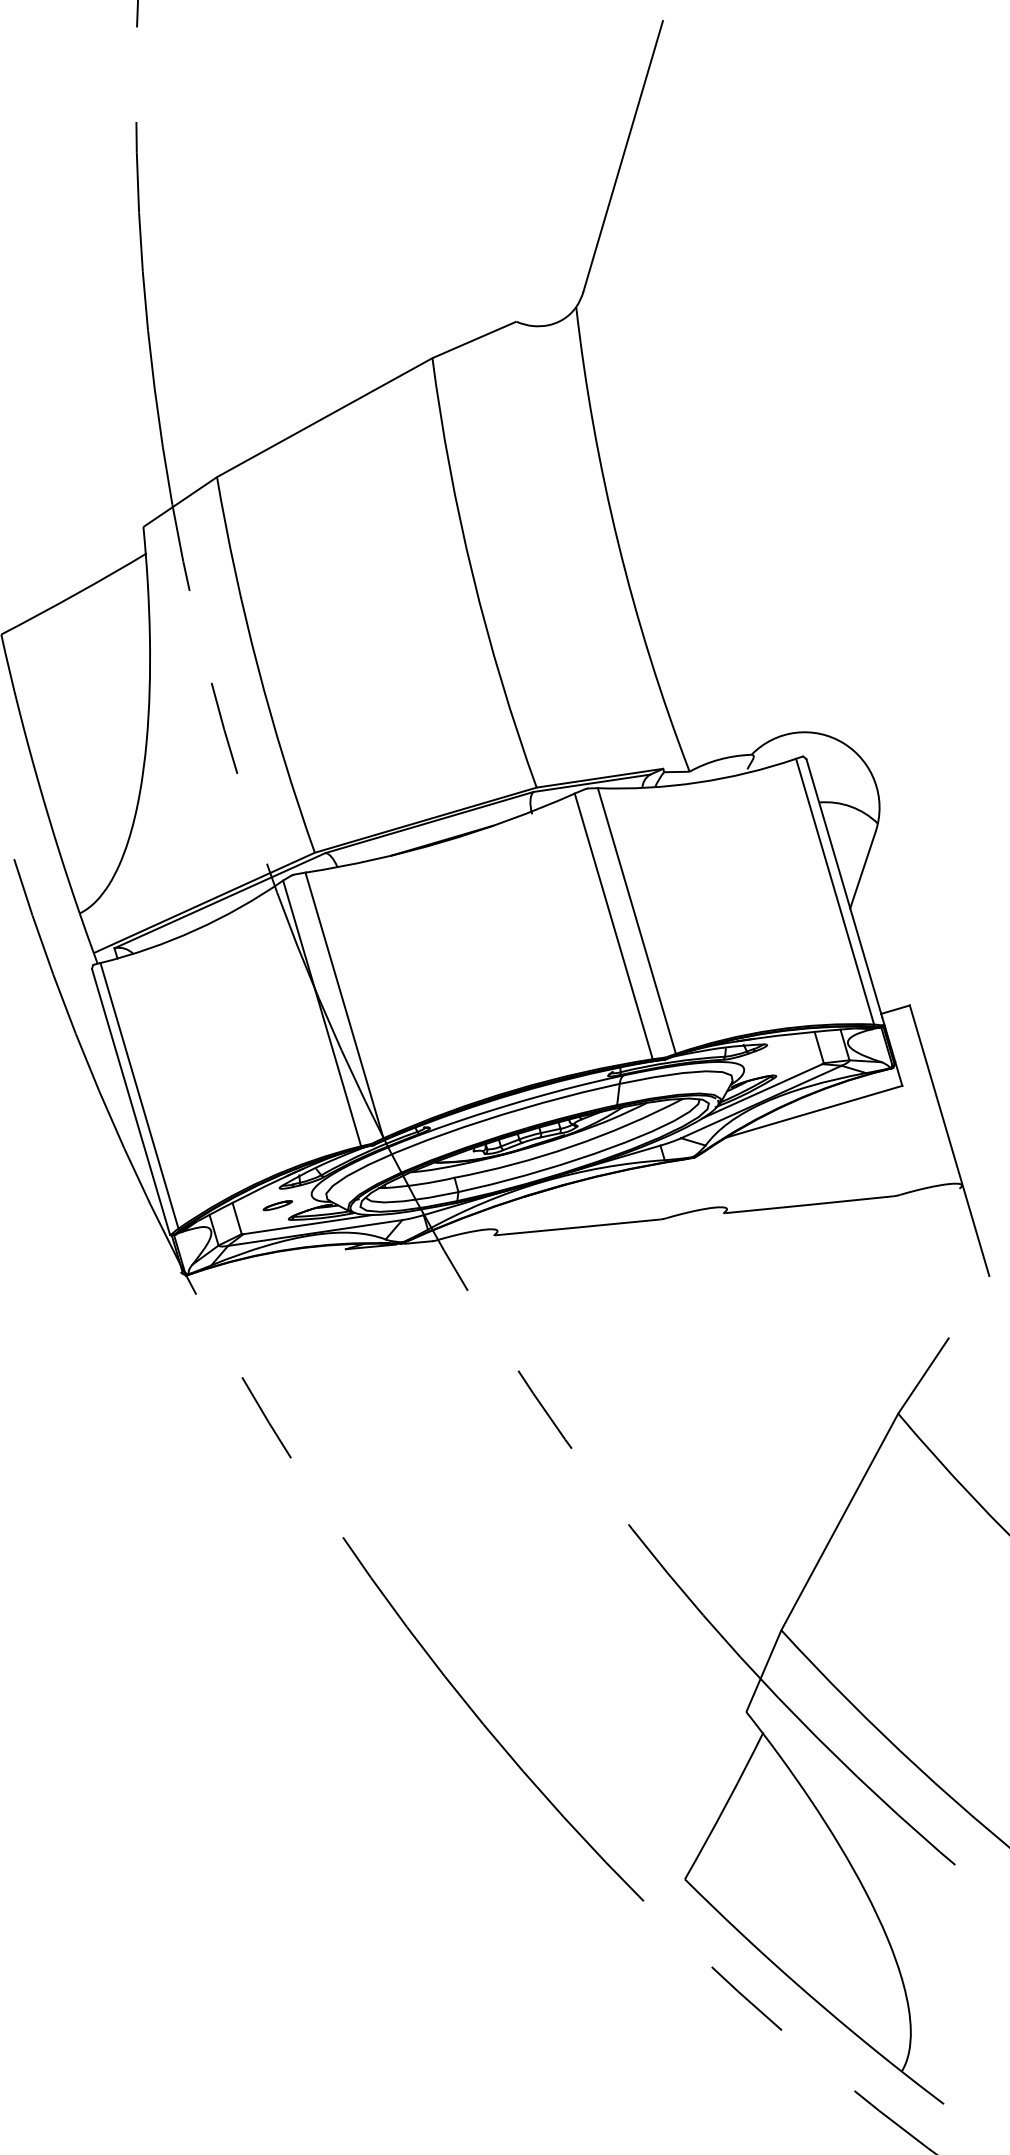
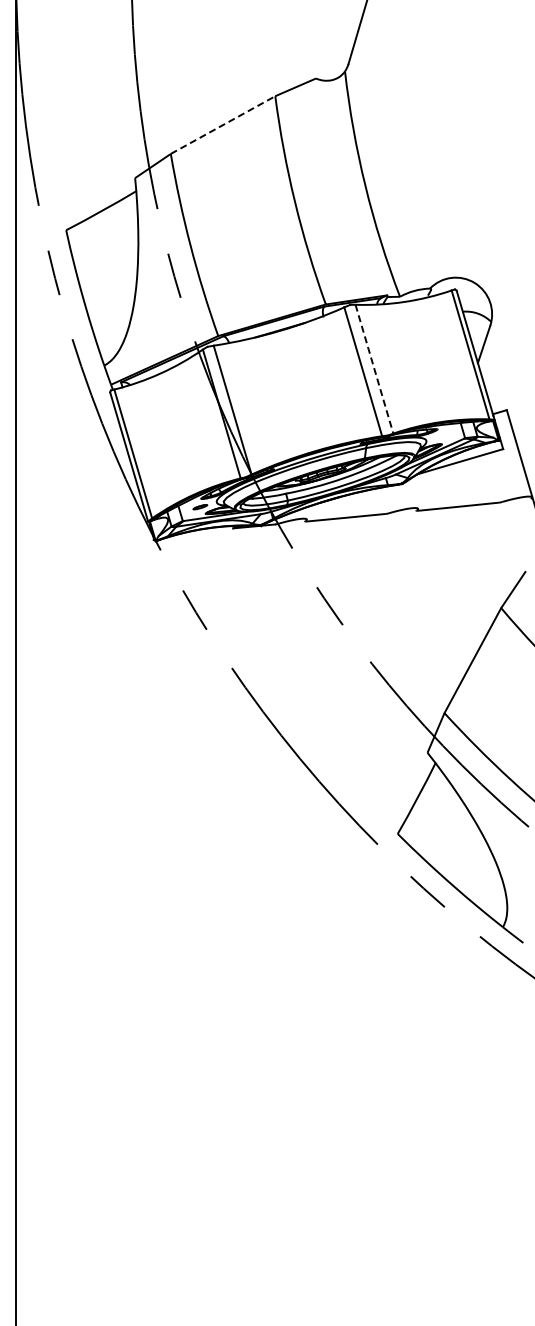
line: (325, 418) -> (223, 125), solid -> dashed
line: (636, 921) -> (374, 369), solid -> dashed

